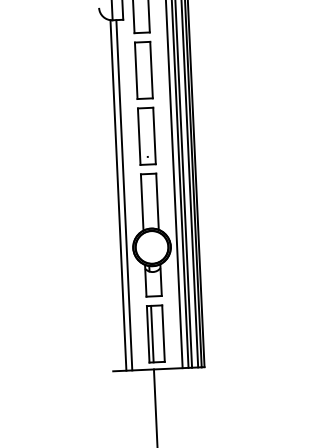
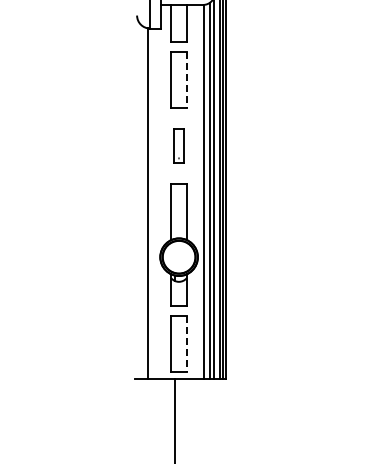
line: (151, 70) -> (186, 80), solid -> dashed
part: (146, 135) -> (178, 145), size x0.6
line: (124, 194) -> (153, 203), removed
line: (152, 333) -> (175, 343), removed
line: (163, 334) -> (186, 344), solid -> dashed

